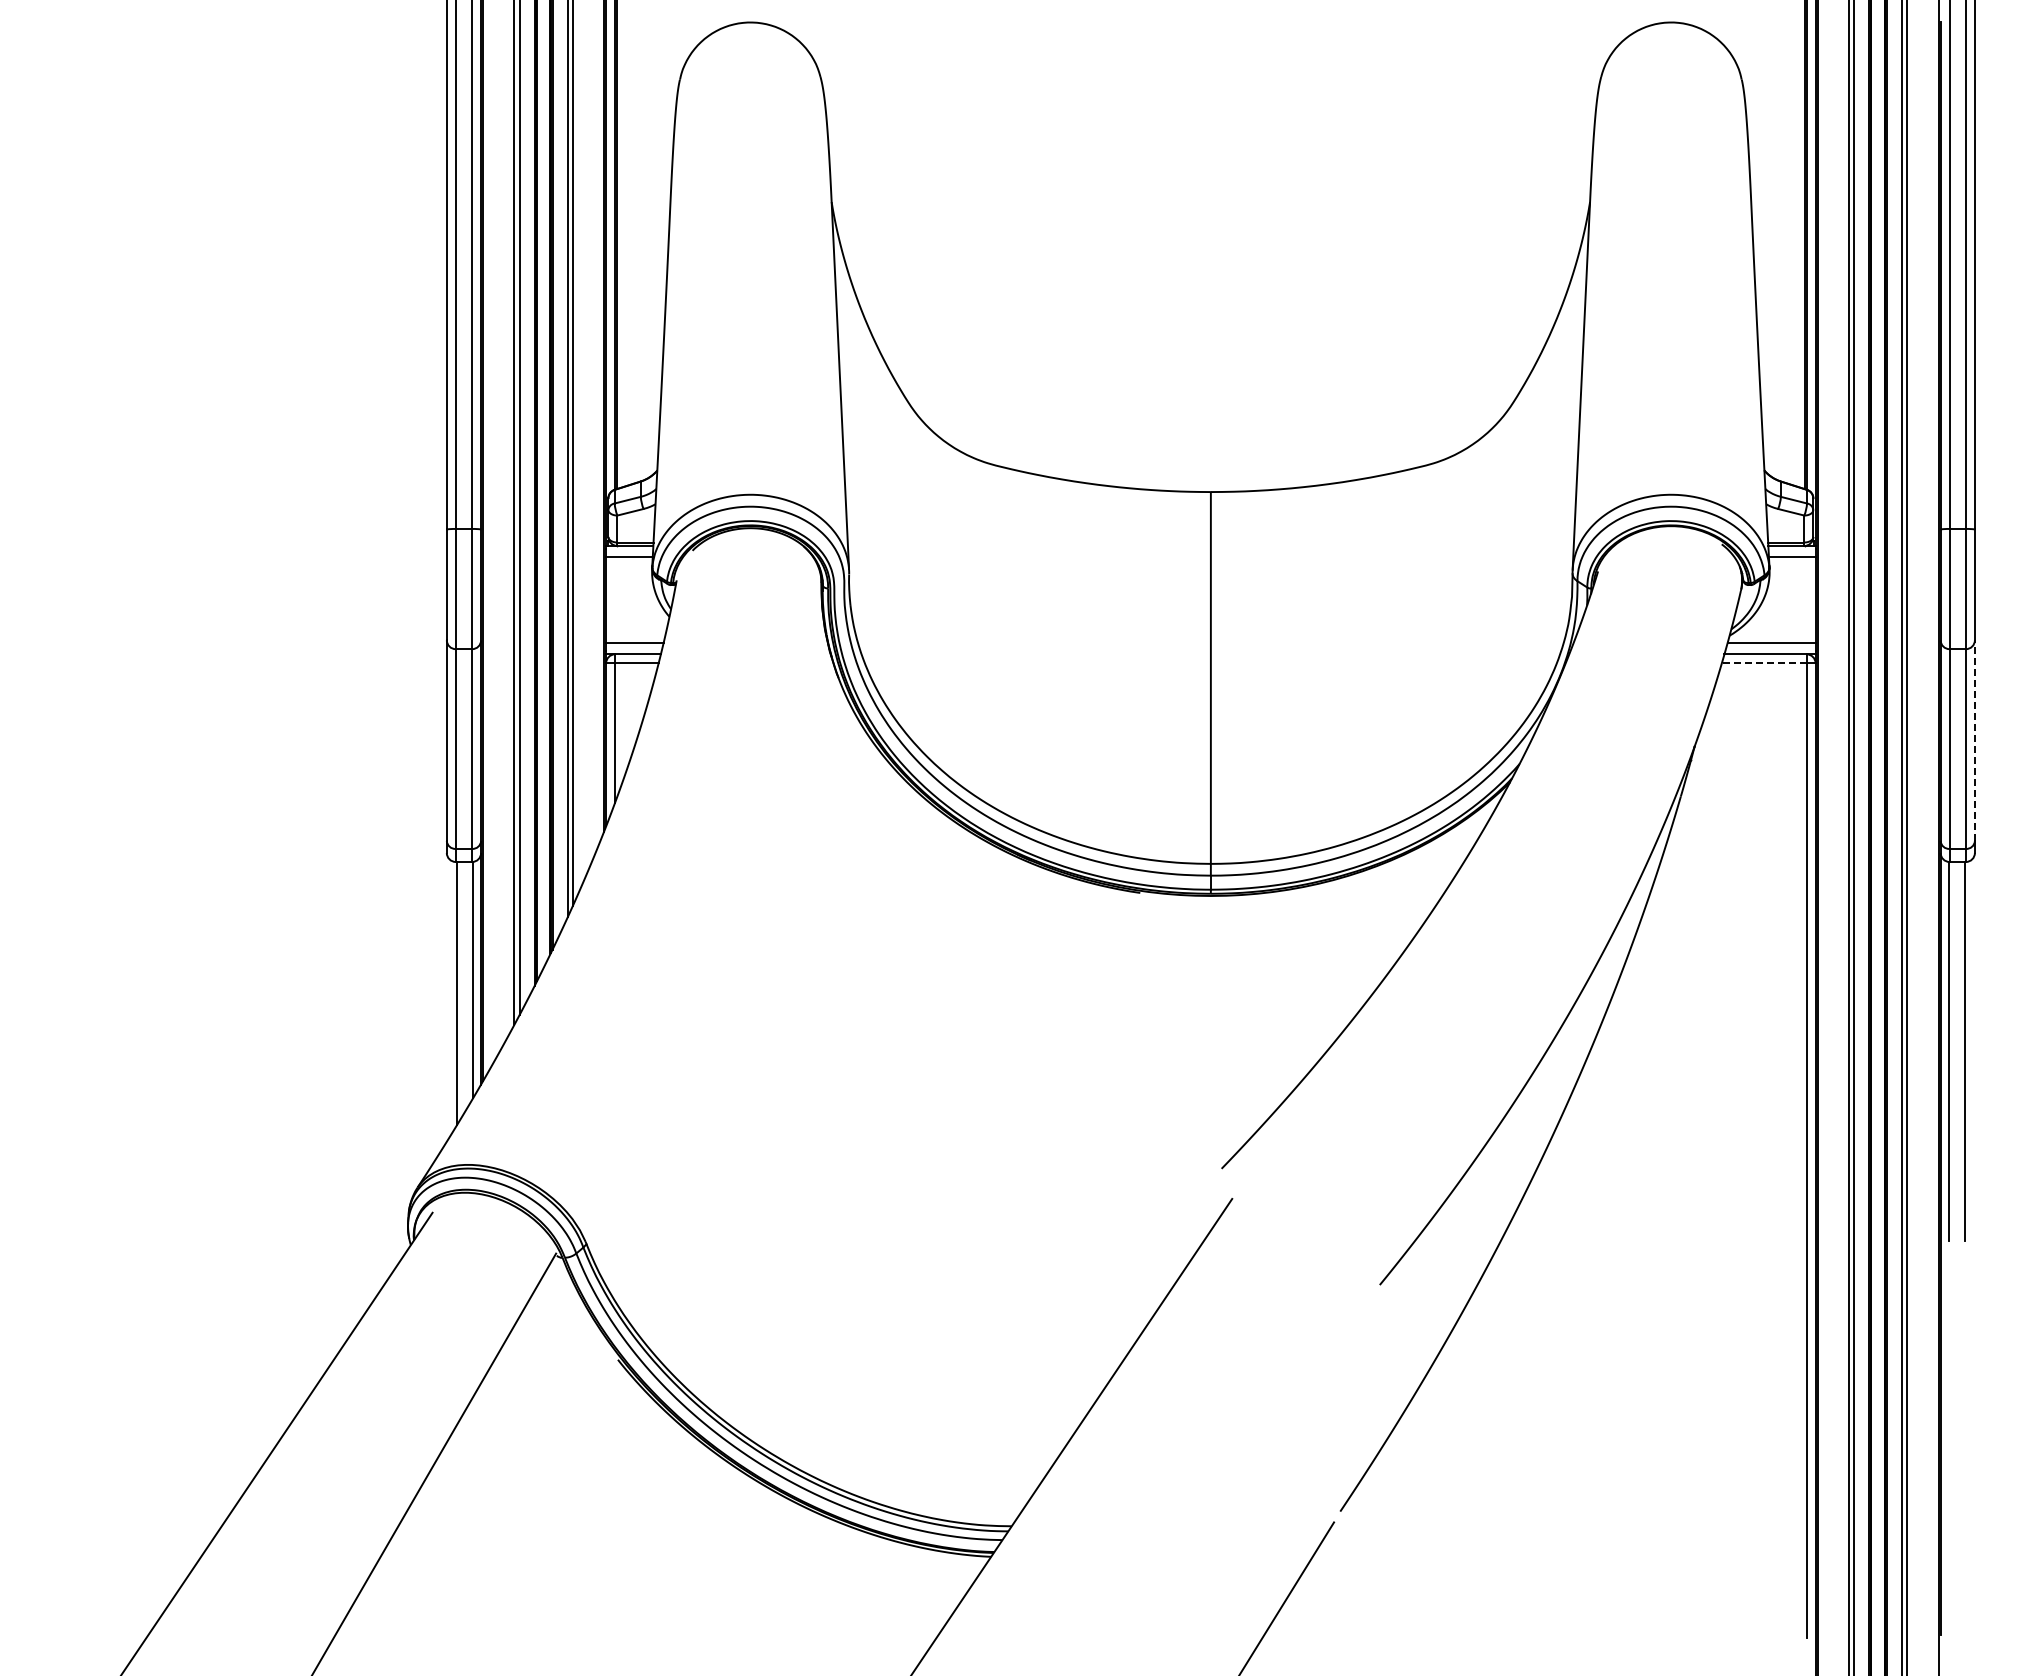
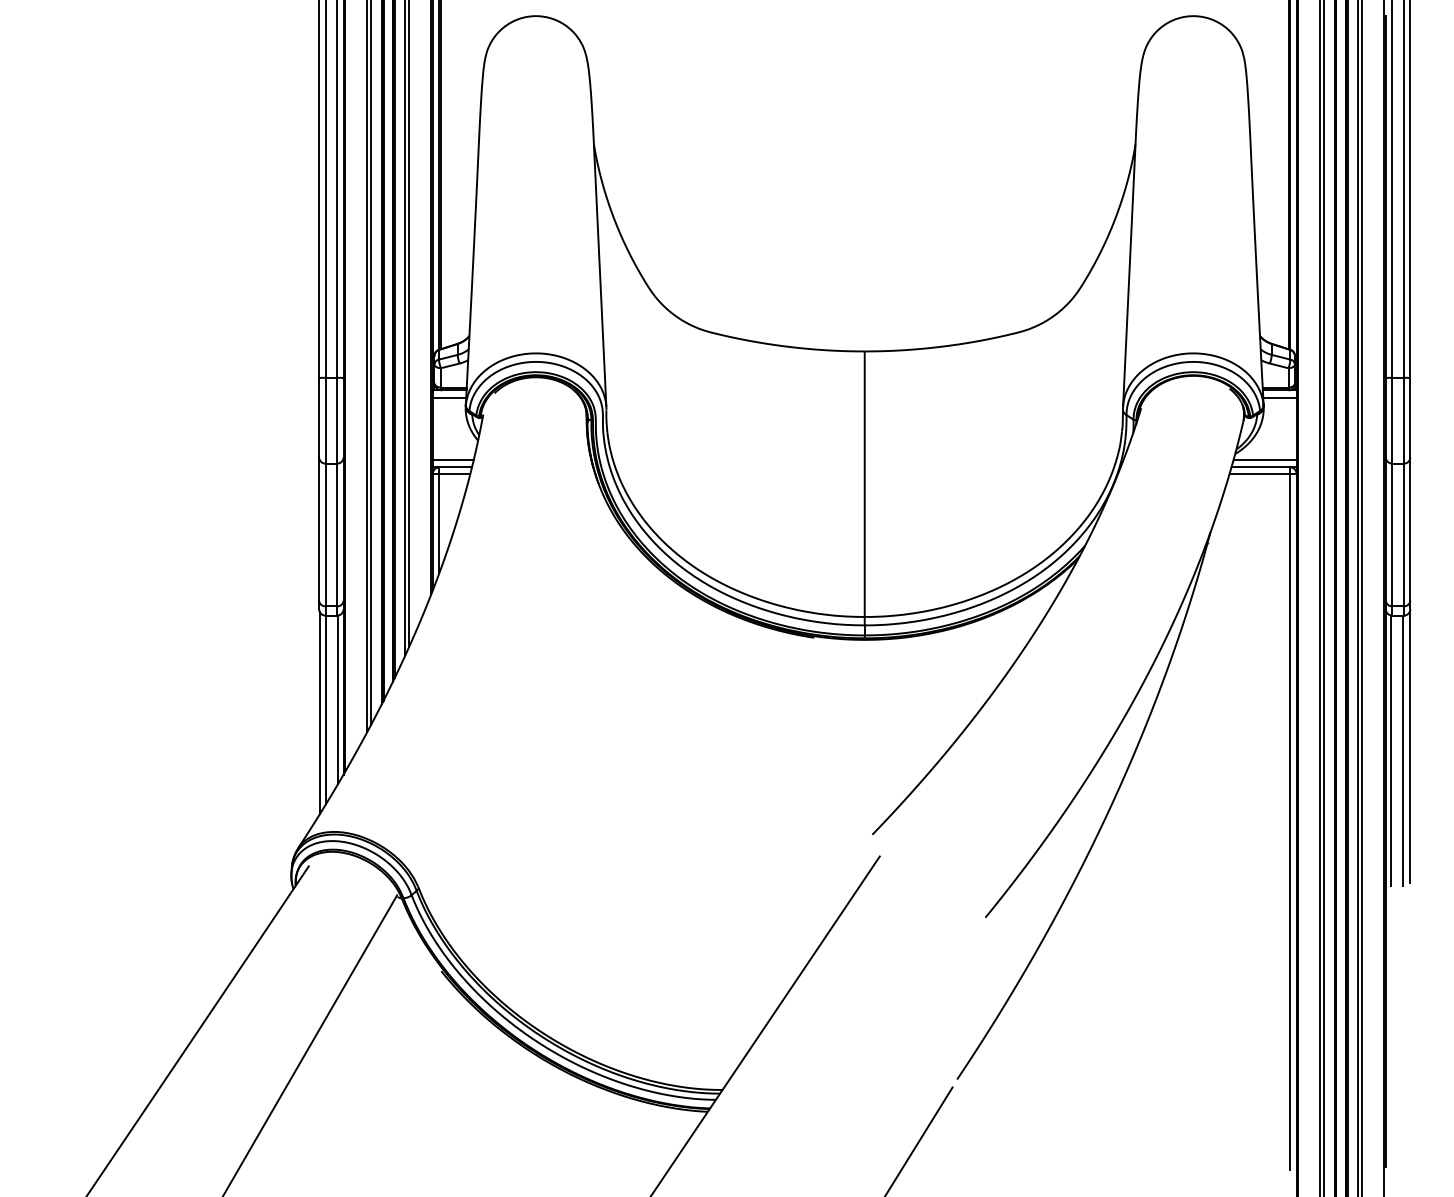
line: (1763, 663) -> (1259, 473), dashed -> solid
line: (1974, 740) -> (1410, 528), dashed -> solid
line: (447, 998) -> (319, 713), added
line: (1973, 1046) -> (1409, 747), added

